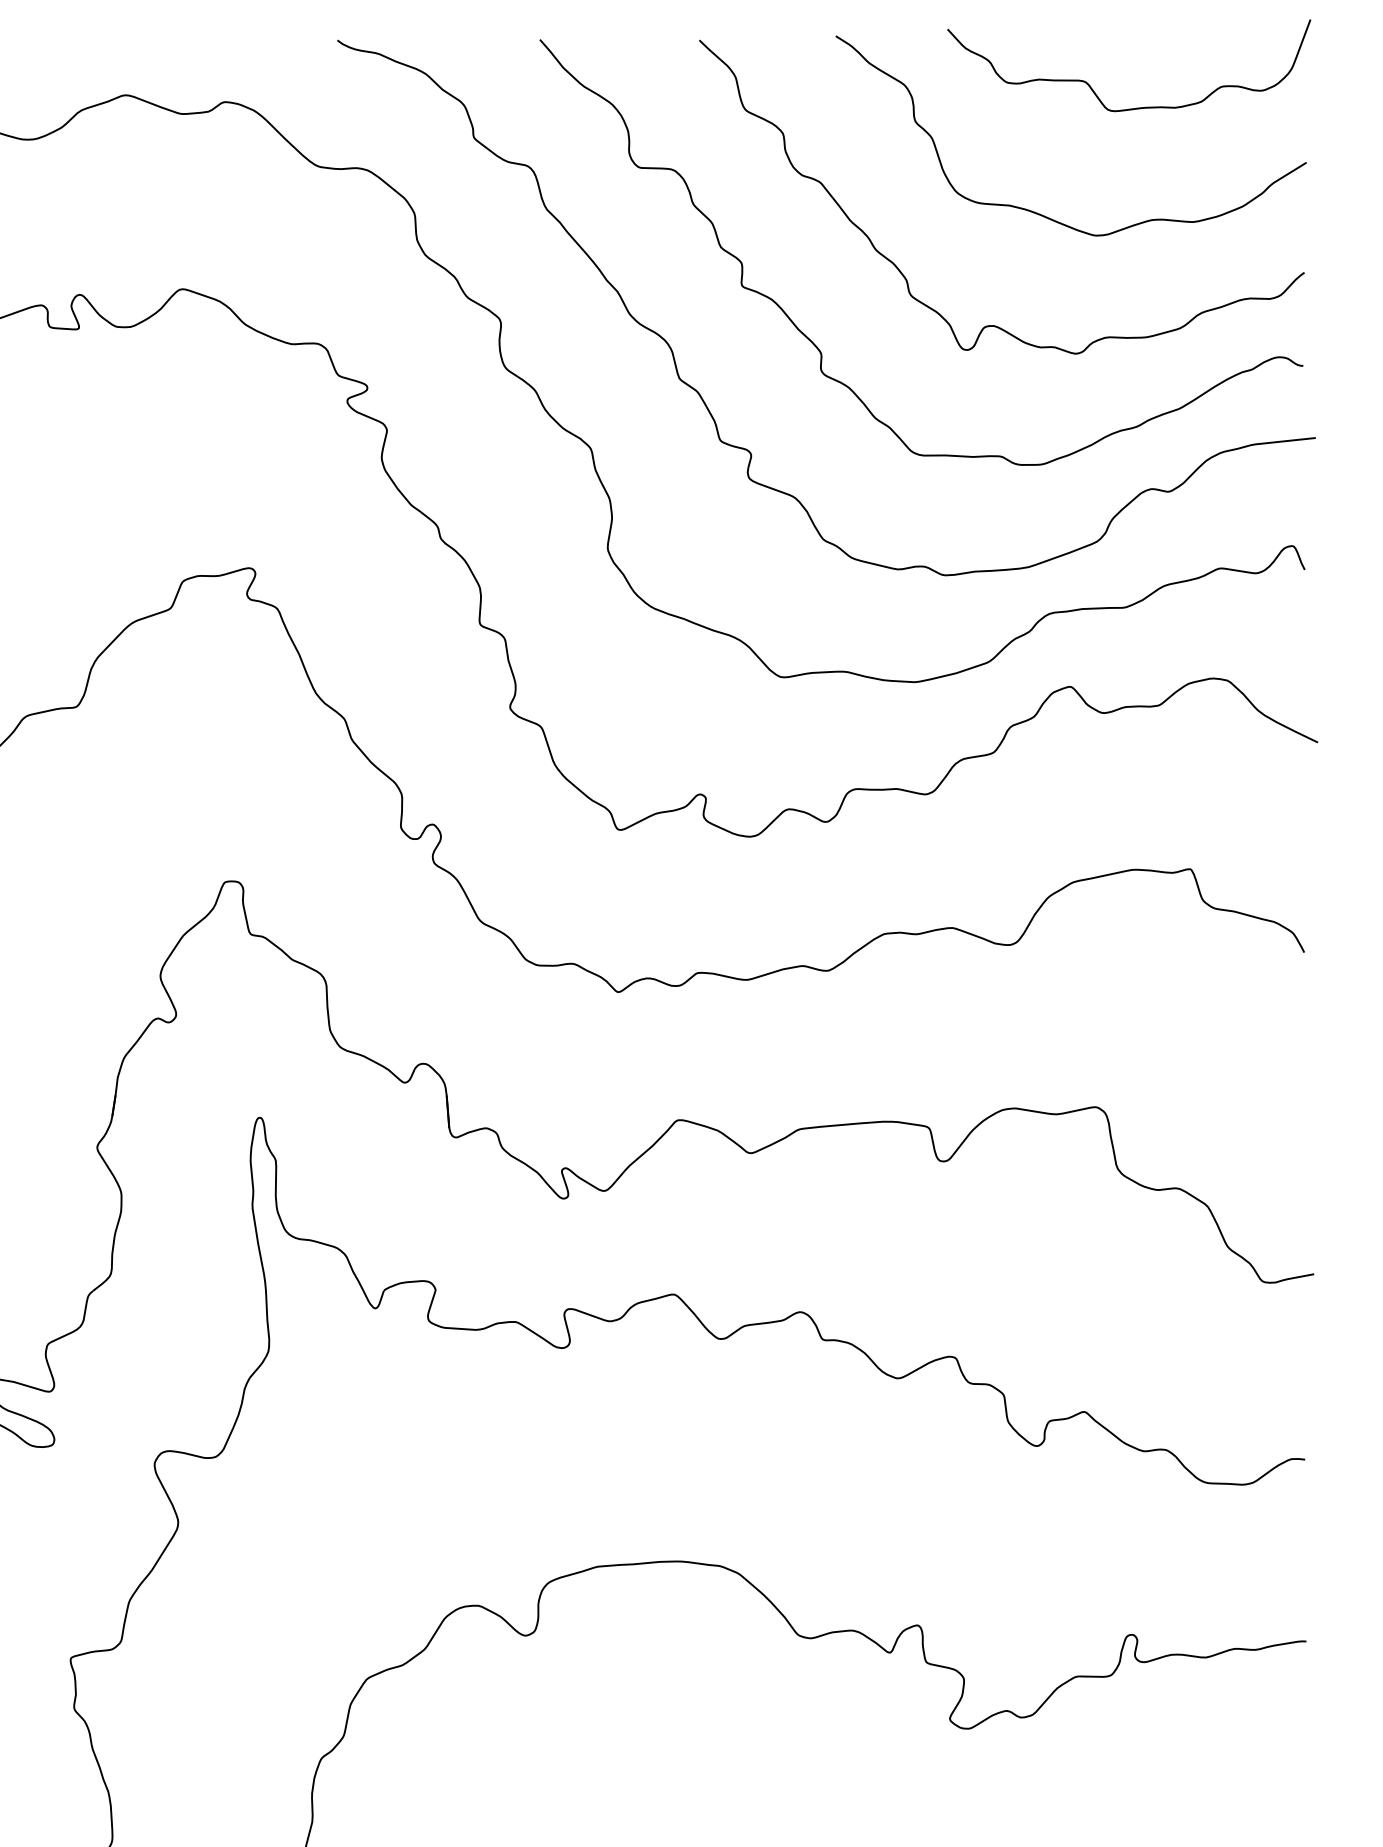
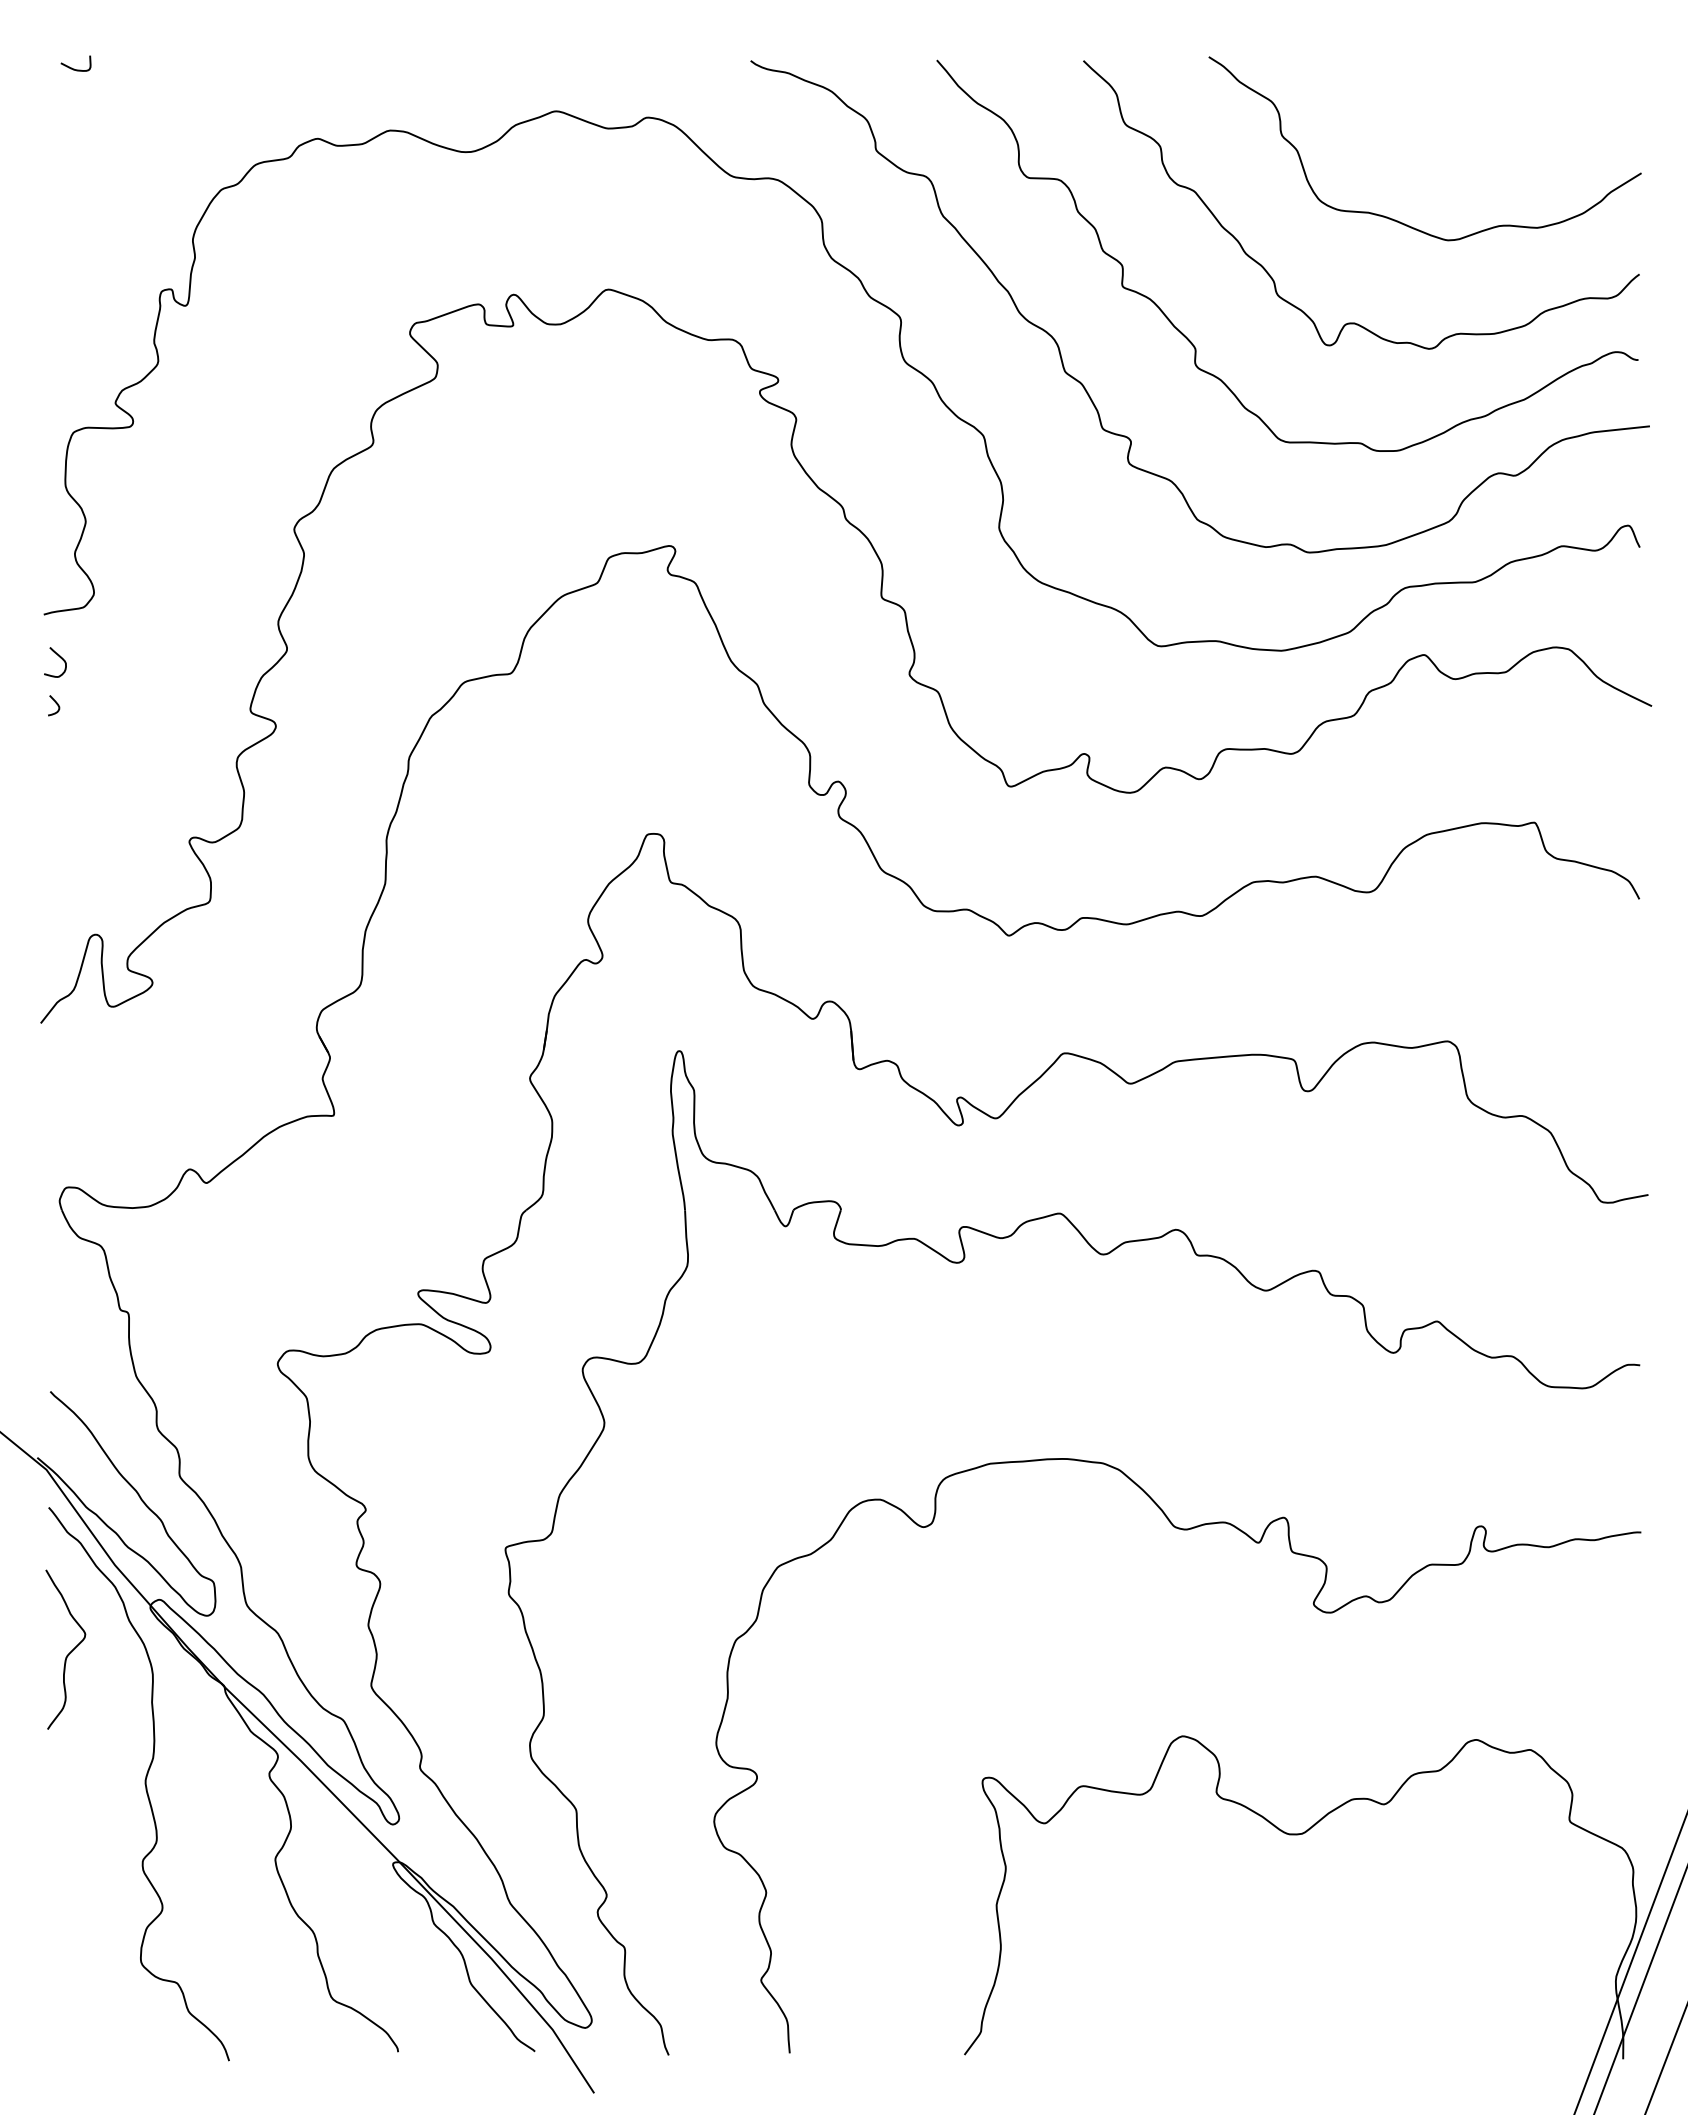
curve: (1135, 107) -> (1484, 122), removed

